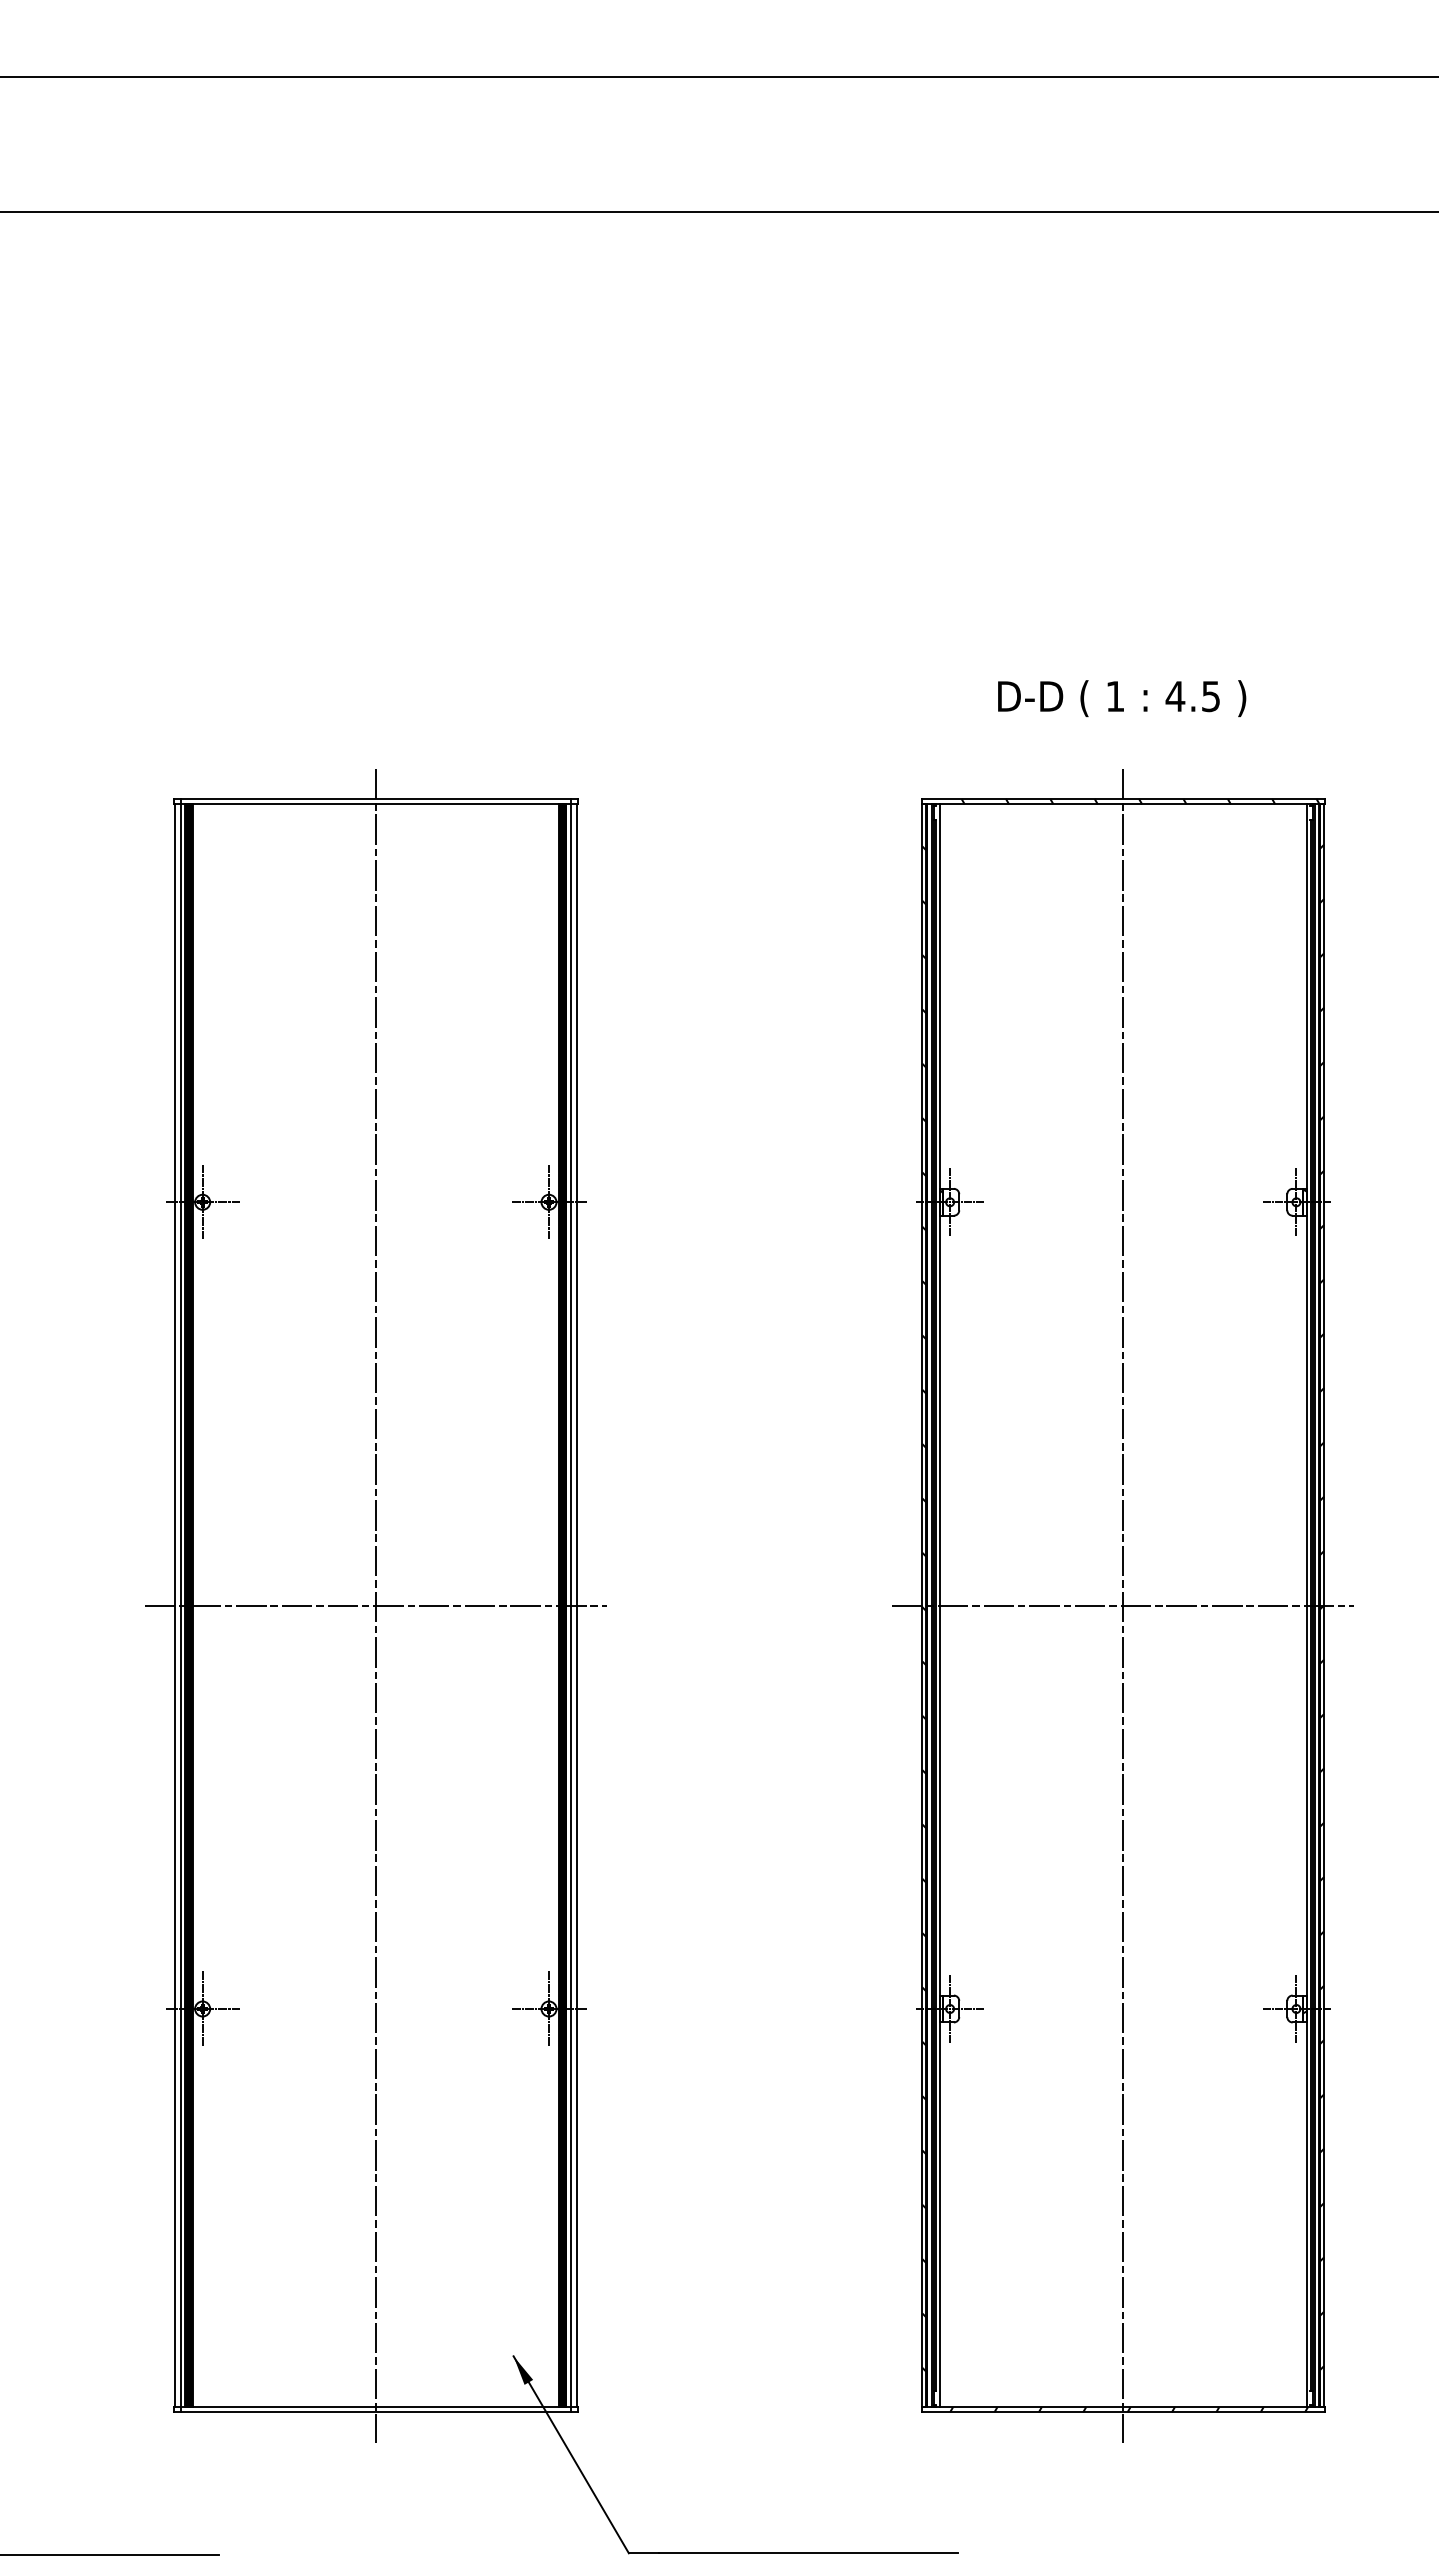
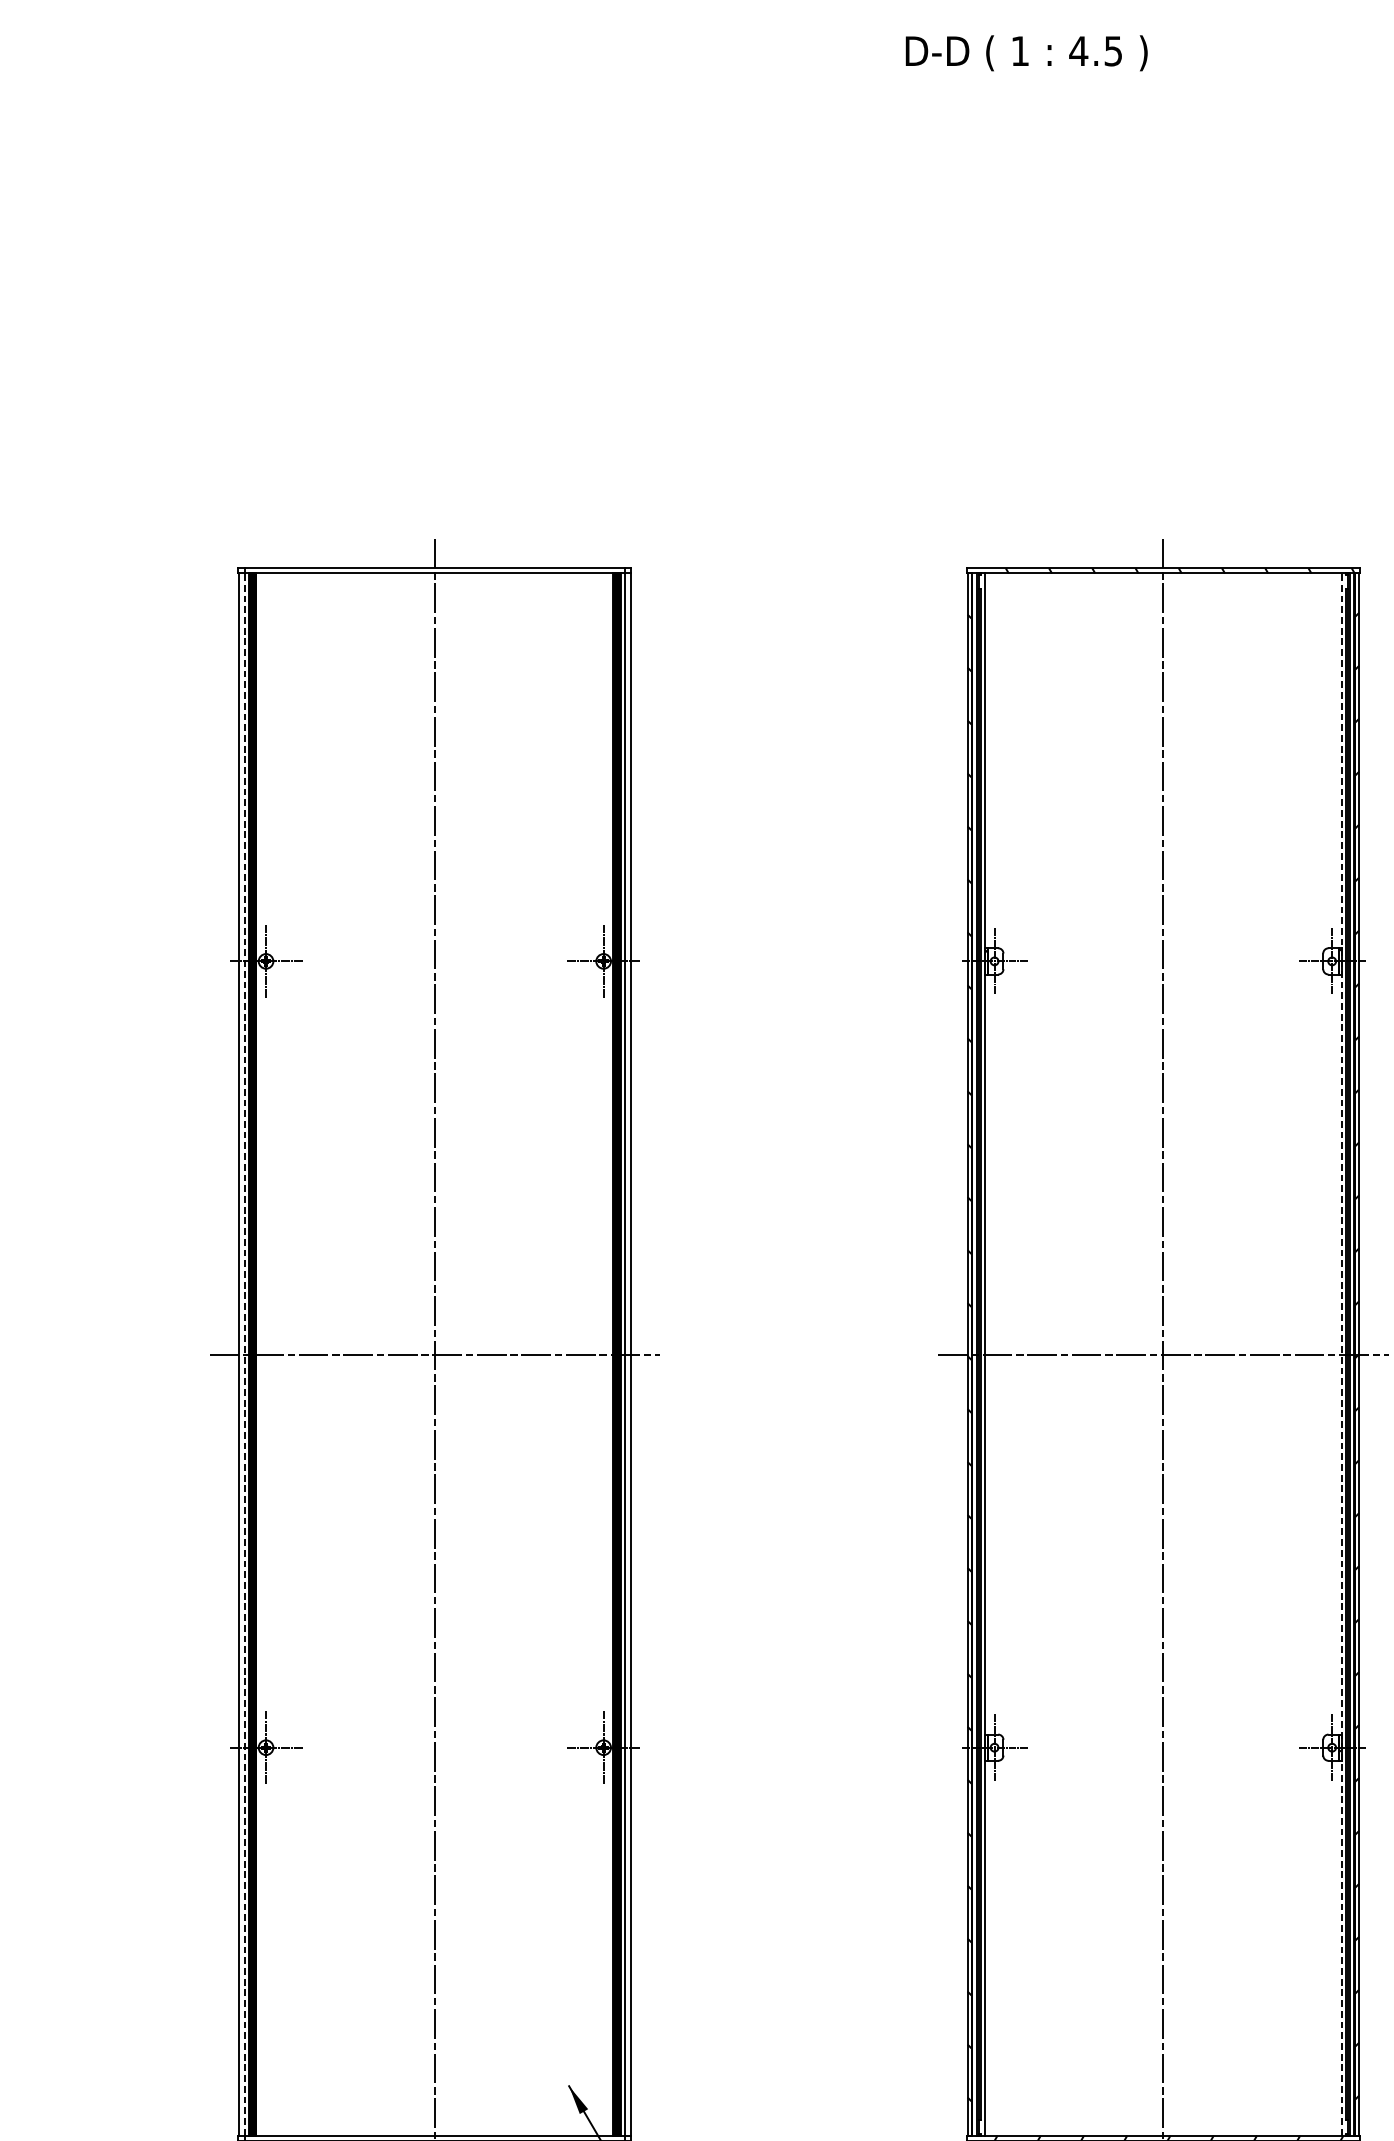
text: (1122, 698) -> (1027, 53), moved
line: (180, 1605) -> (244, 1354), solid -> dashed
line: (1306, 1605) -> (1341, 1354), solid -> dashed

